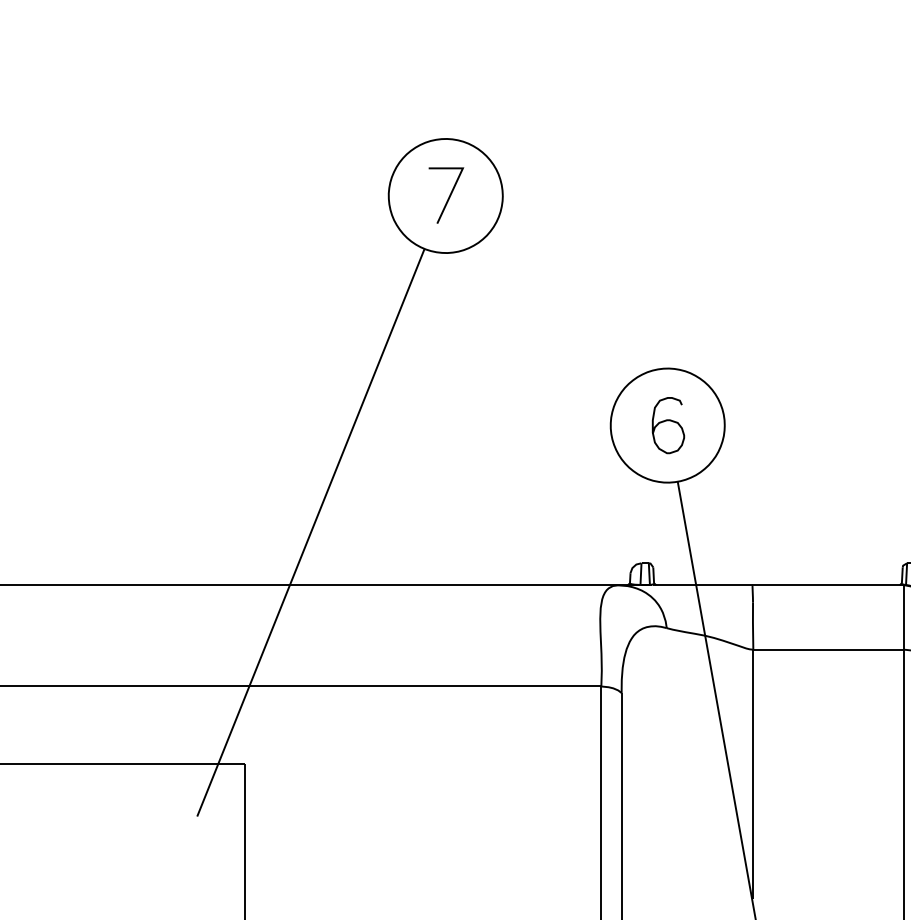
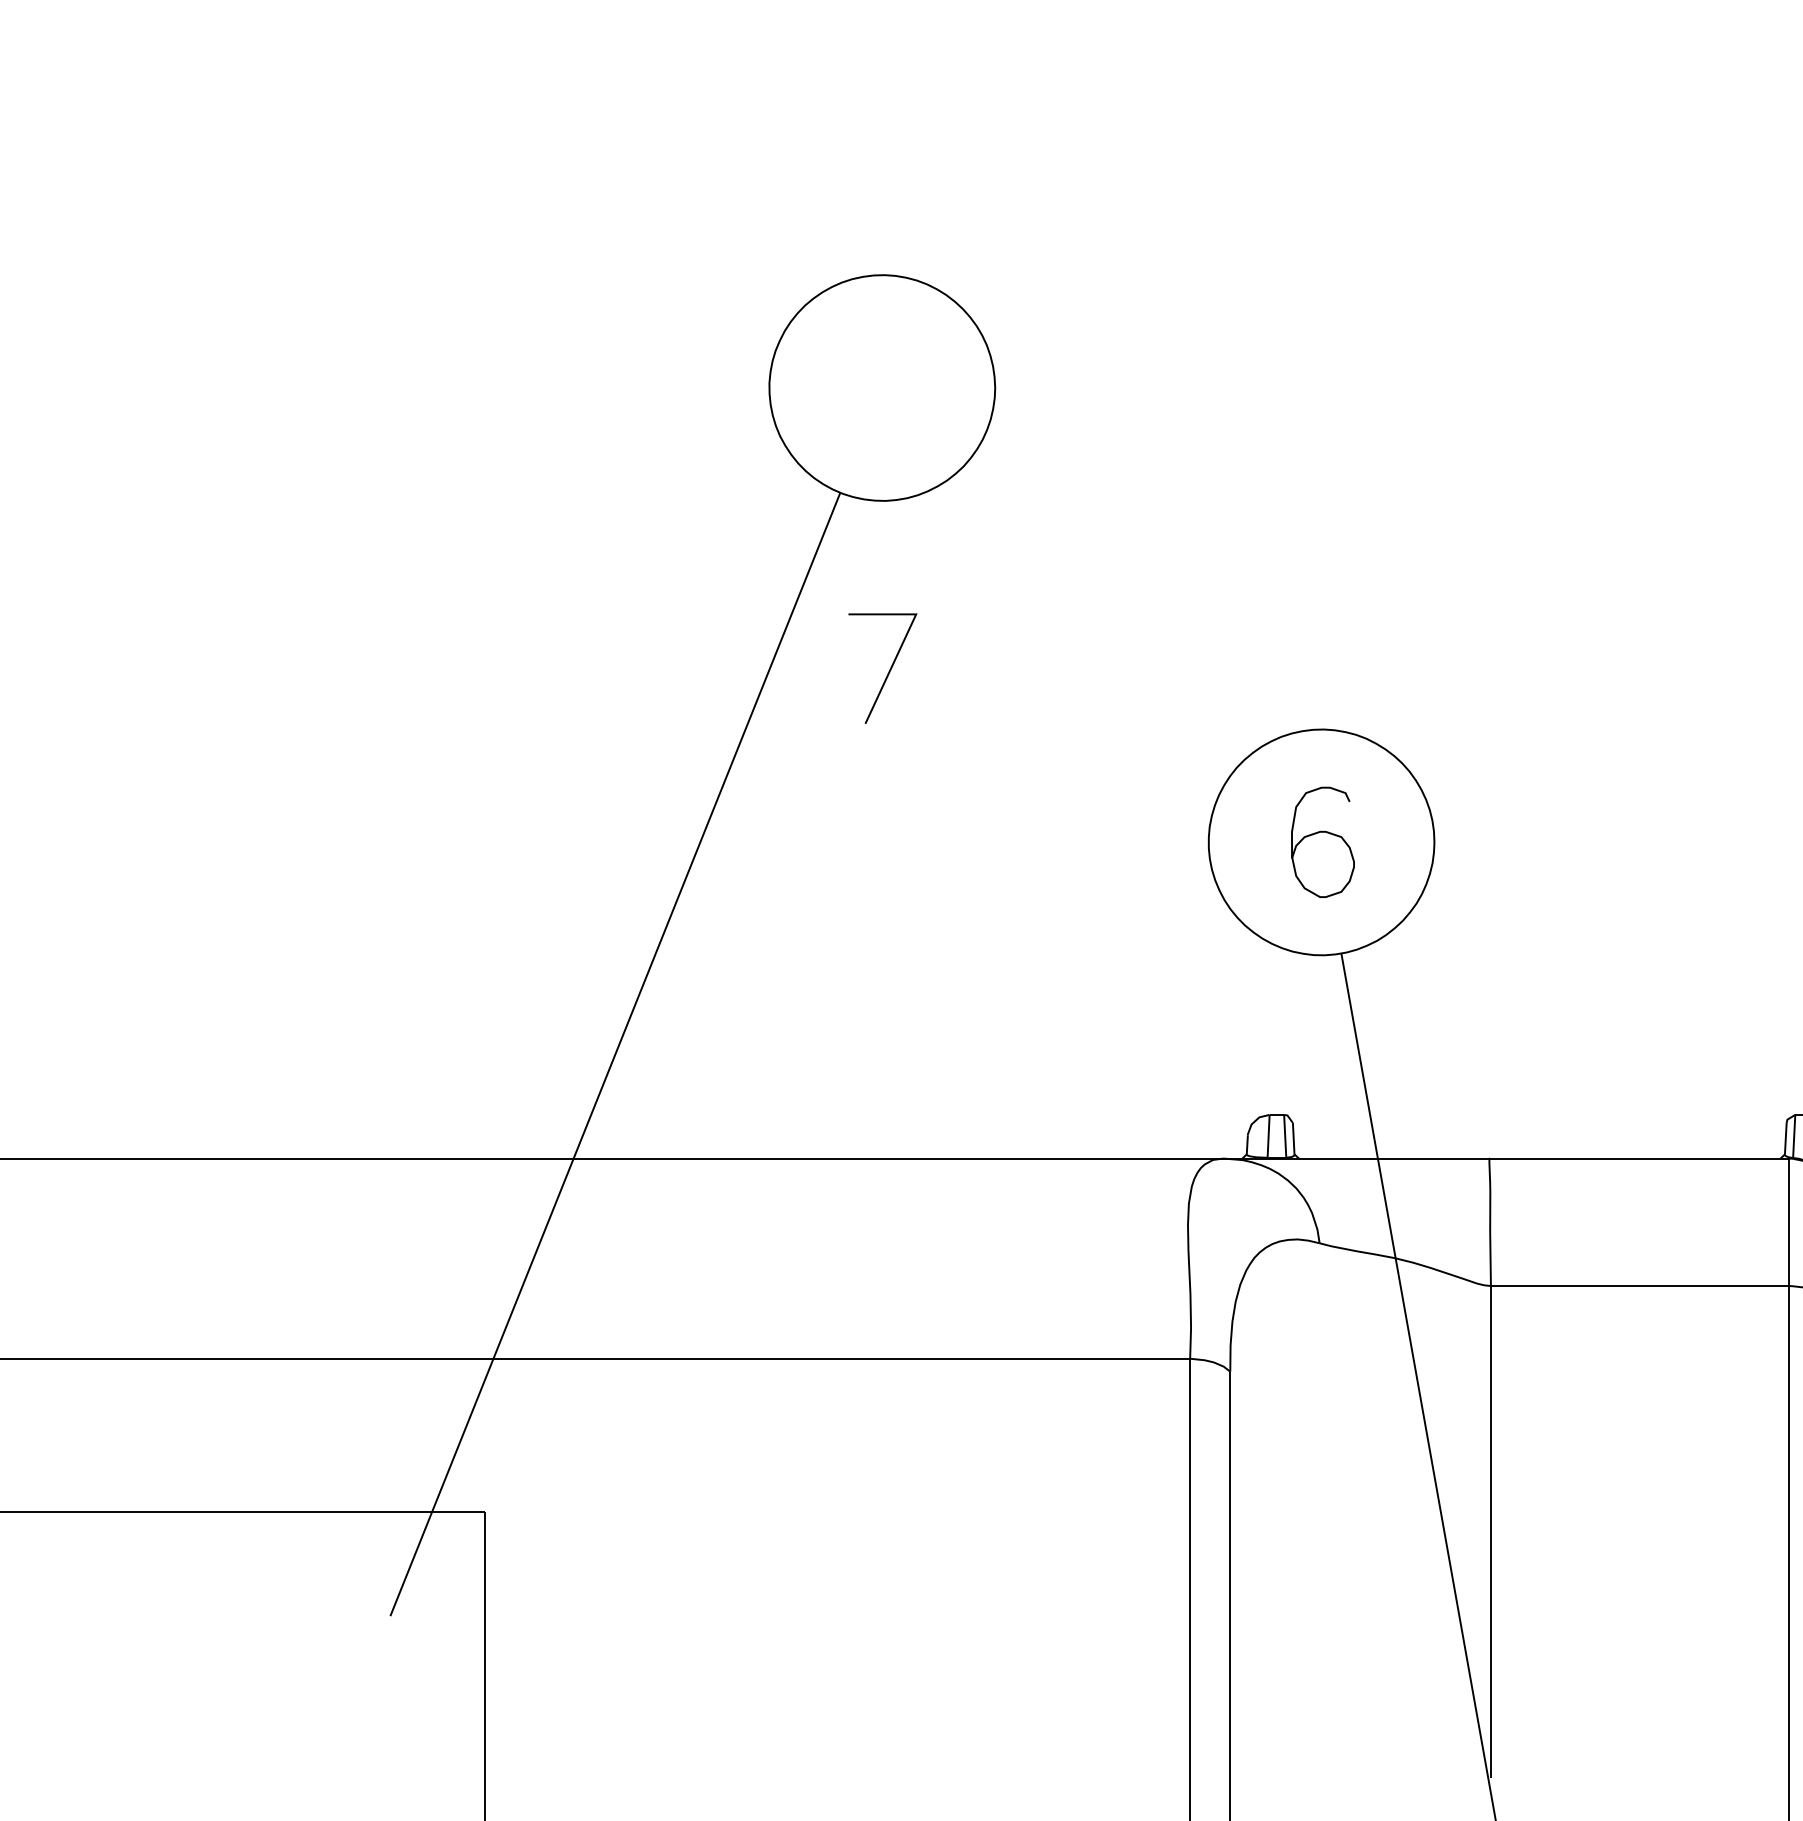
curve: (448, 196) -> (887, 670), moved

